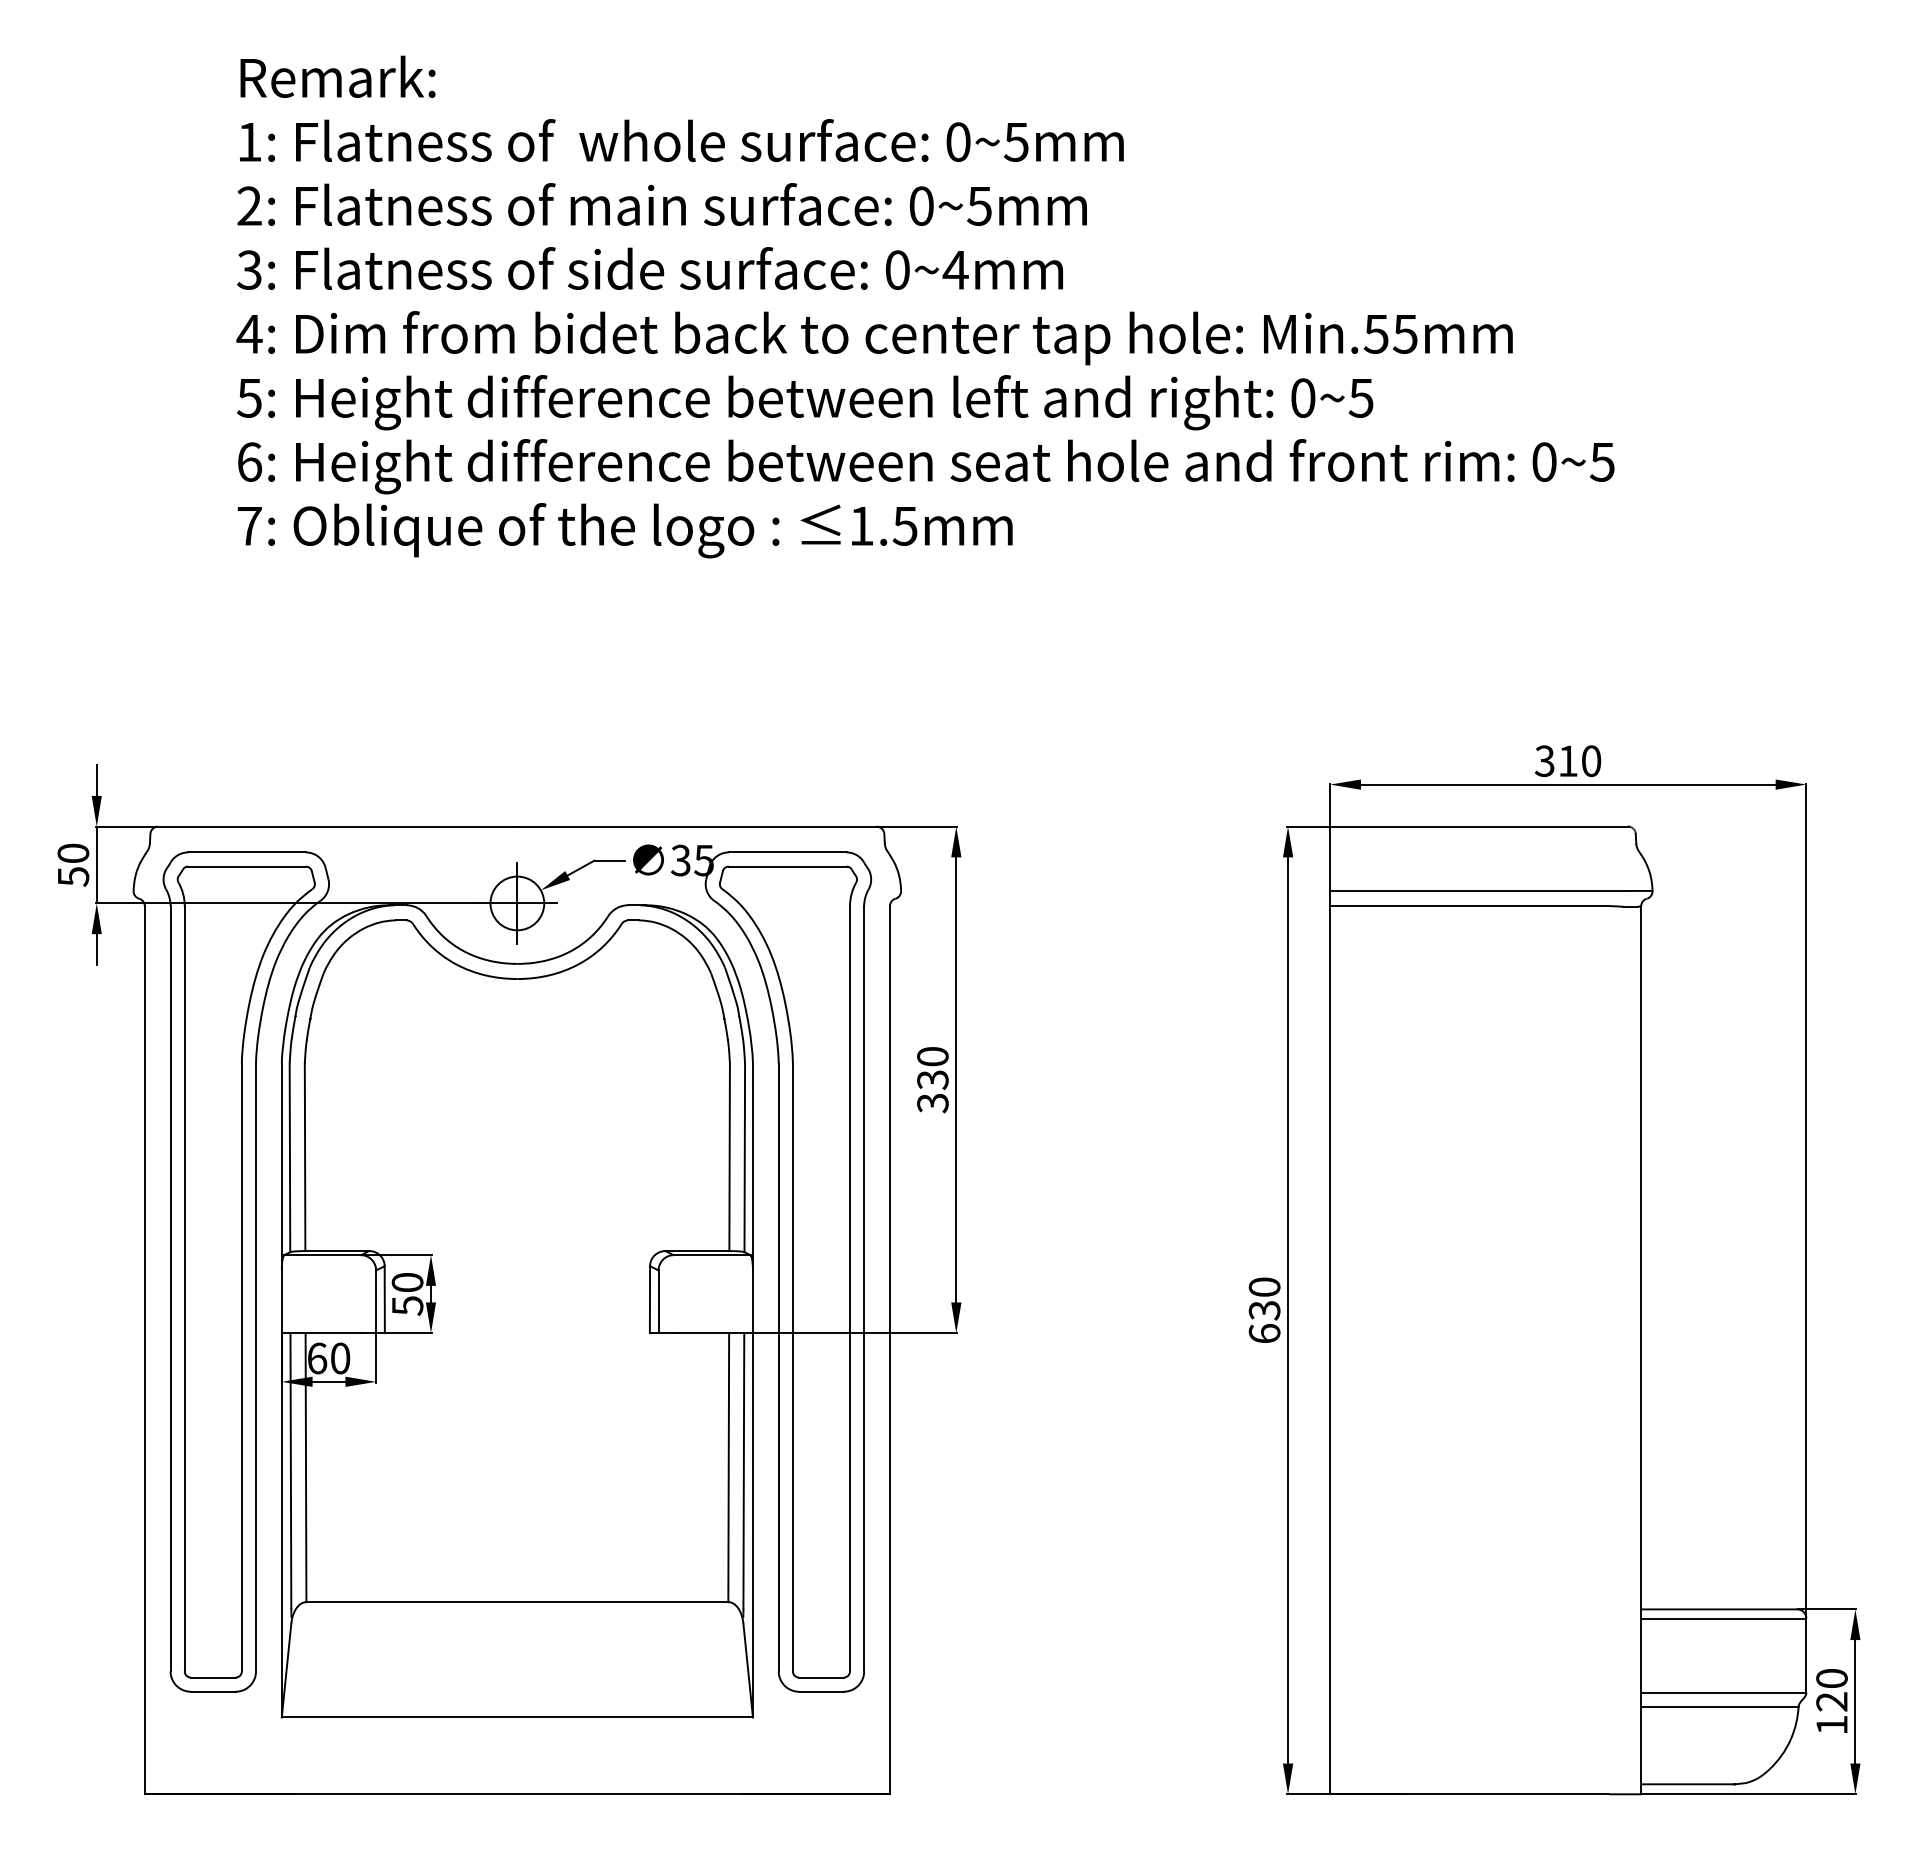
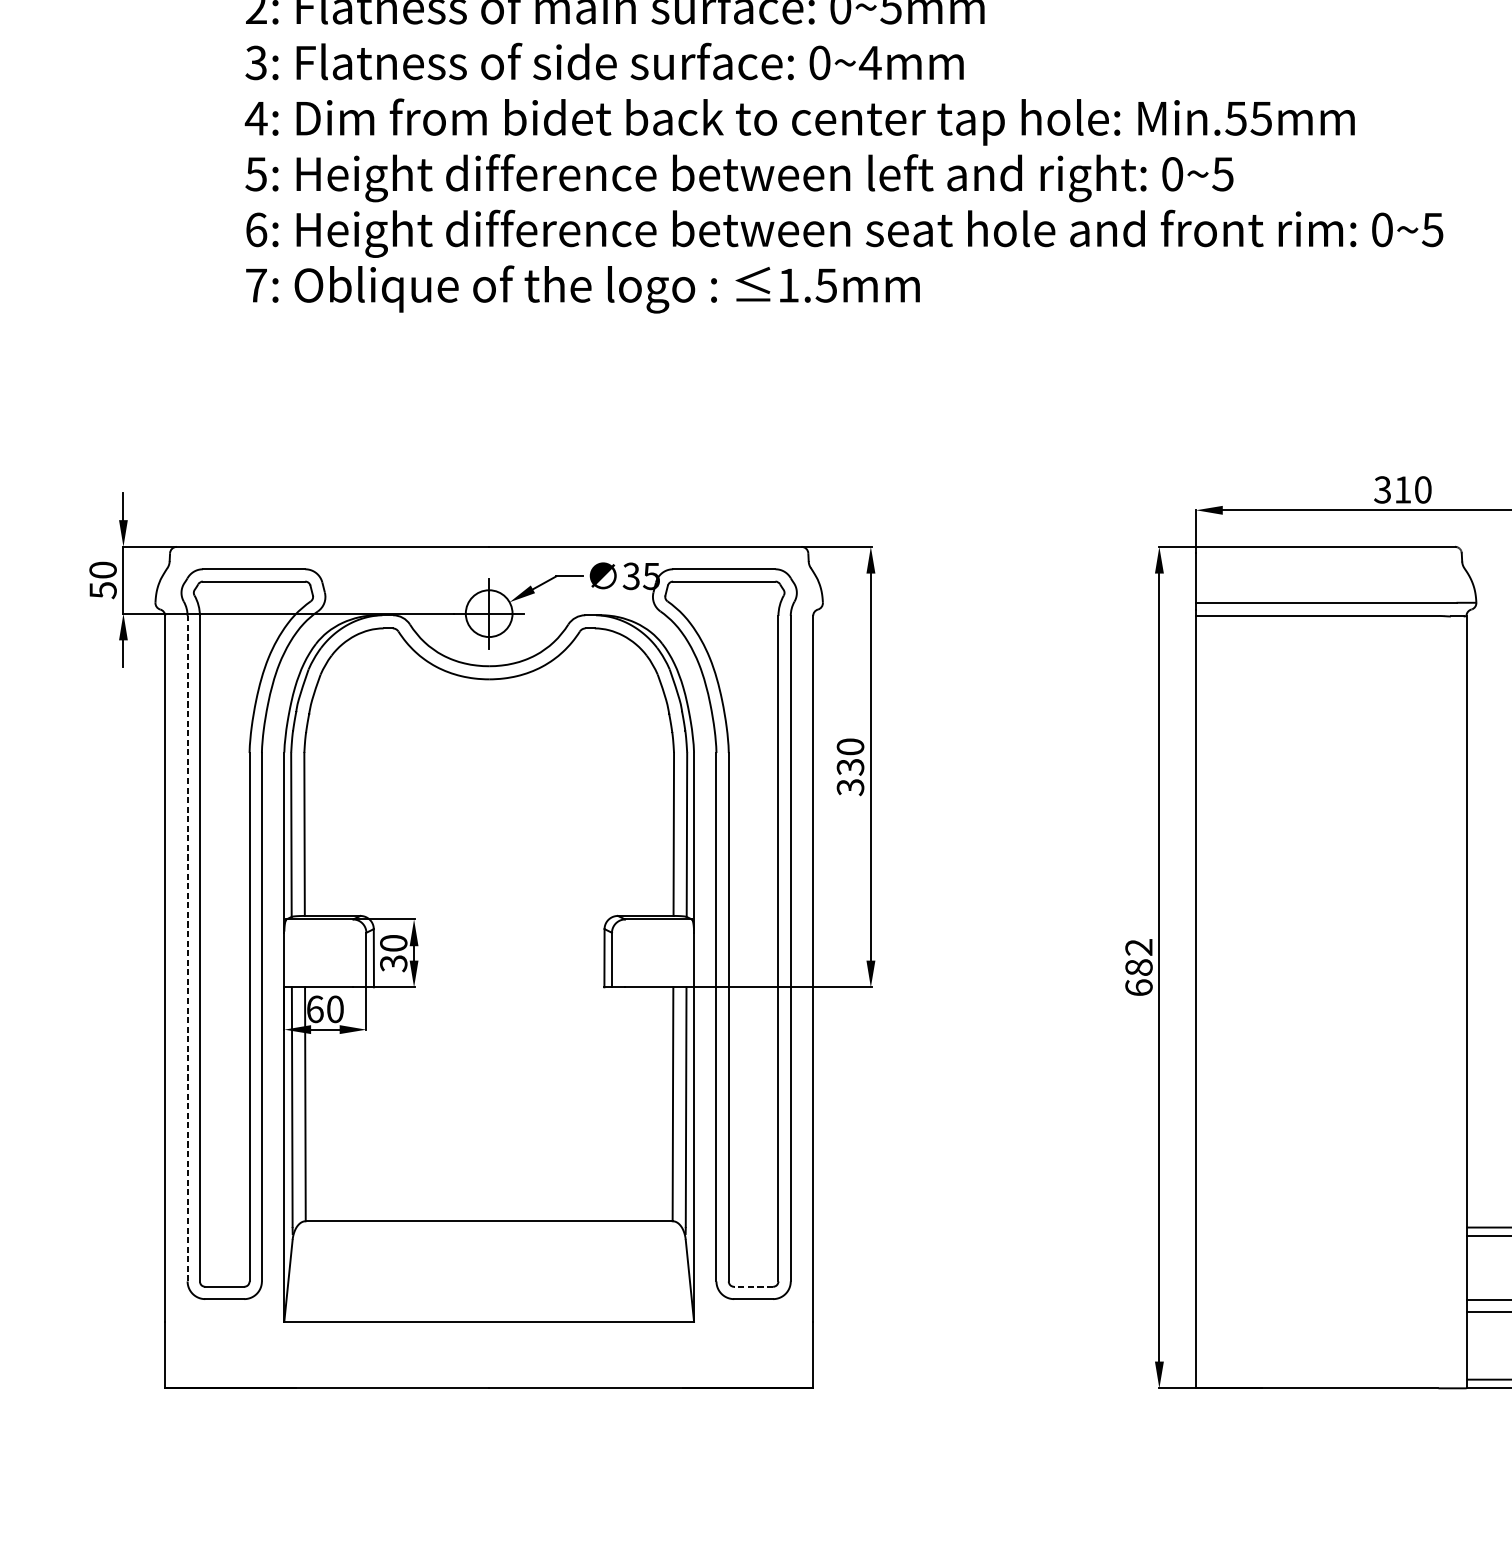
line: (170, 1288) -> (187, 948), solid -> dashed
text: (1264, 1298) -> (1138, 957), 630 -> 682
text: (406, 1305) -> (392, 963), 50 -> 30
line: (820, 1677) -> (752, 1286), solid -> dashed

